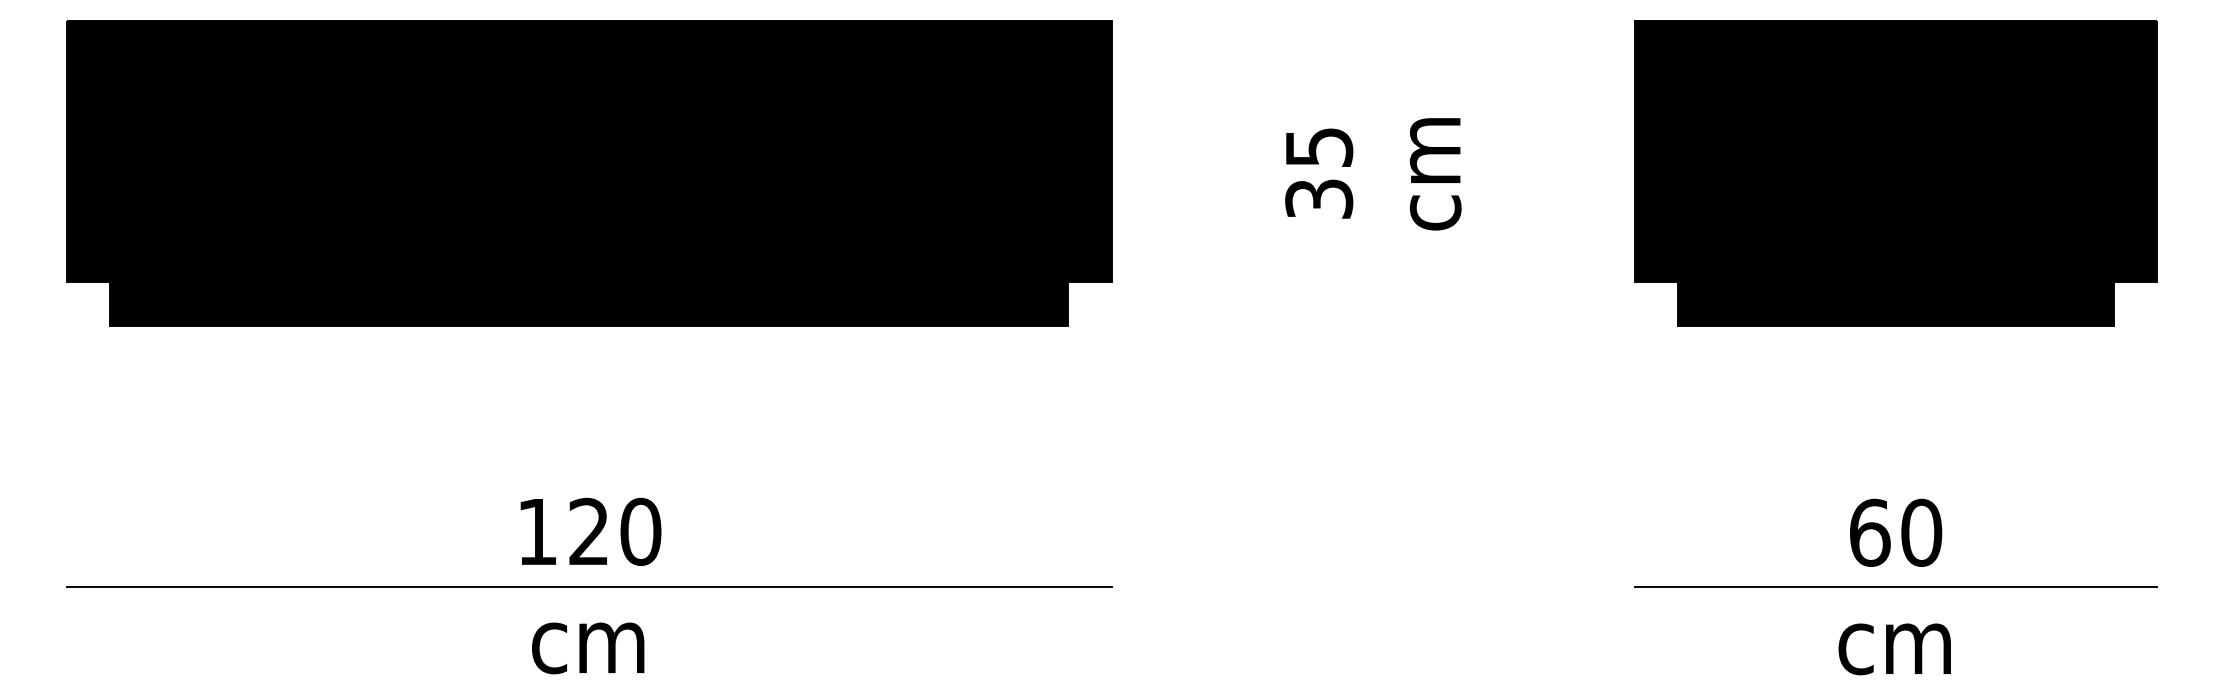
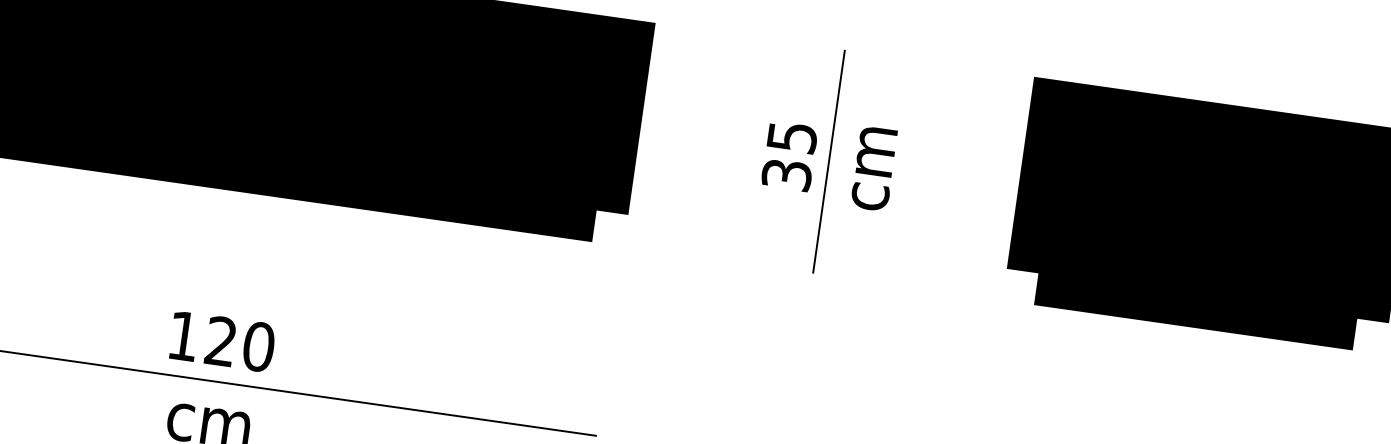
line: (1373, 172) -> (829, 161), added

